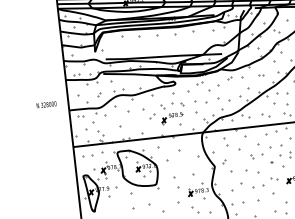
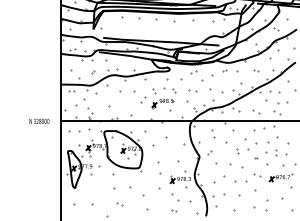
part: (200, 101) -> (192, 90), size x0.62
text: (46, 103) -> (39, 120), moved

